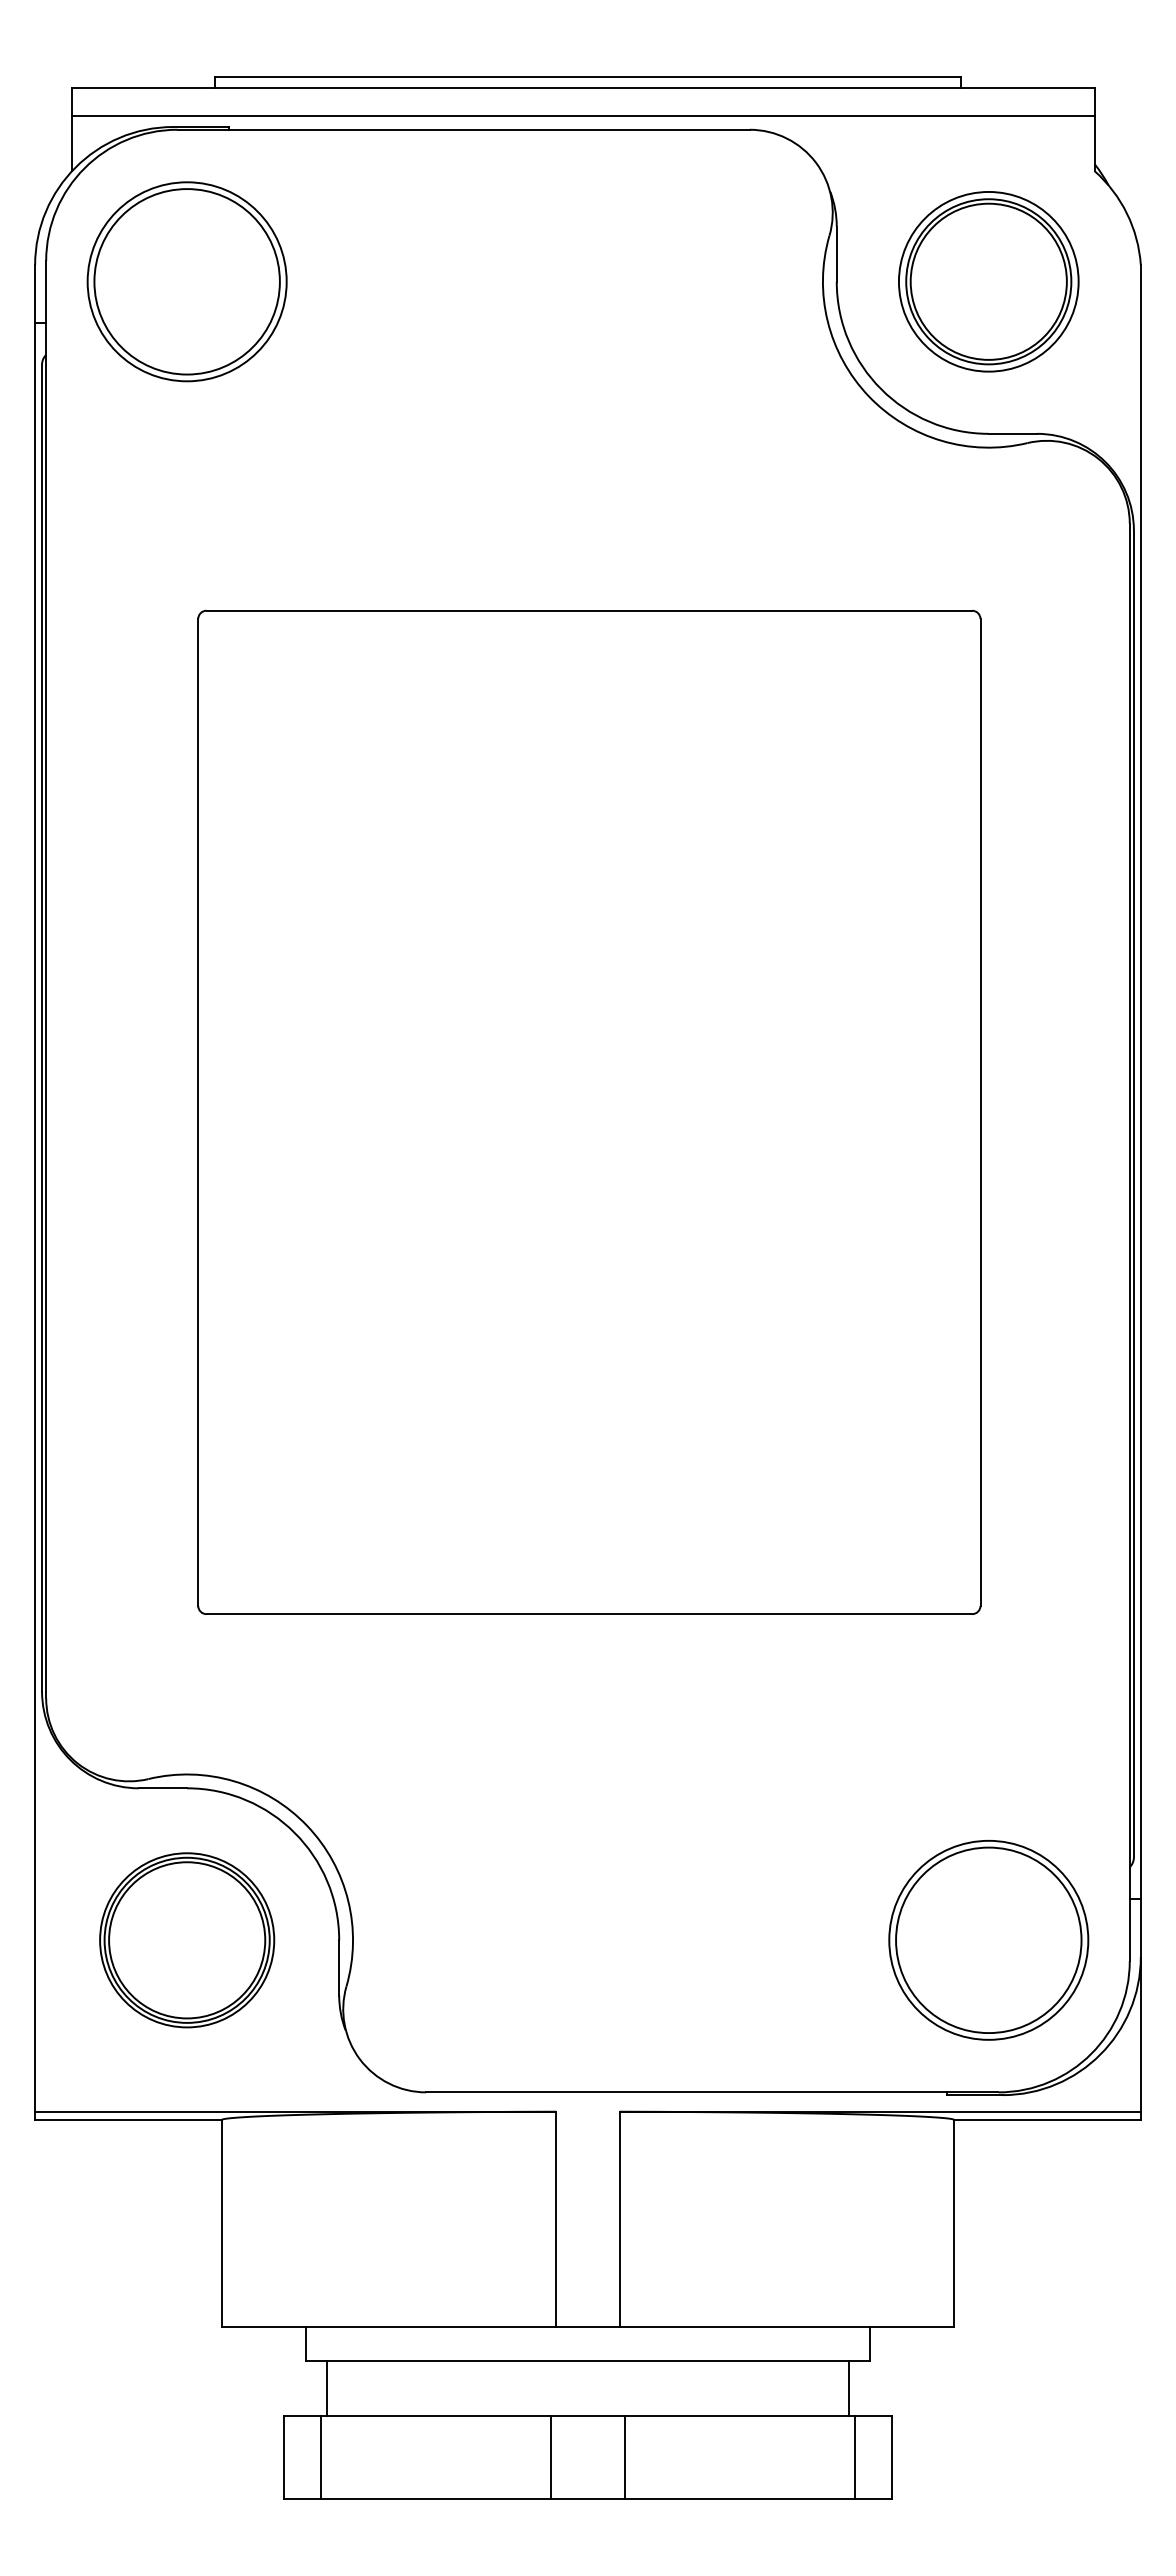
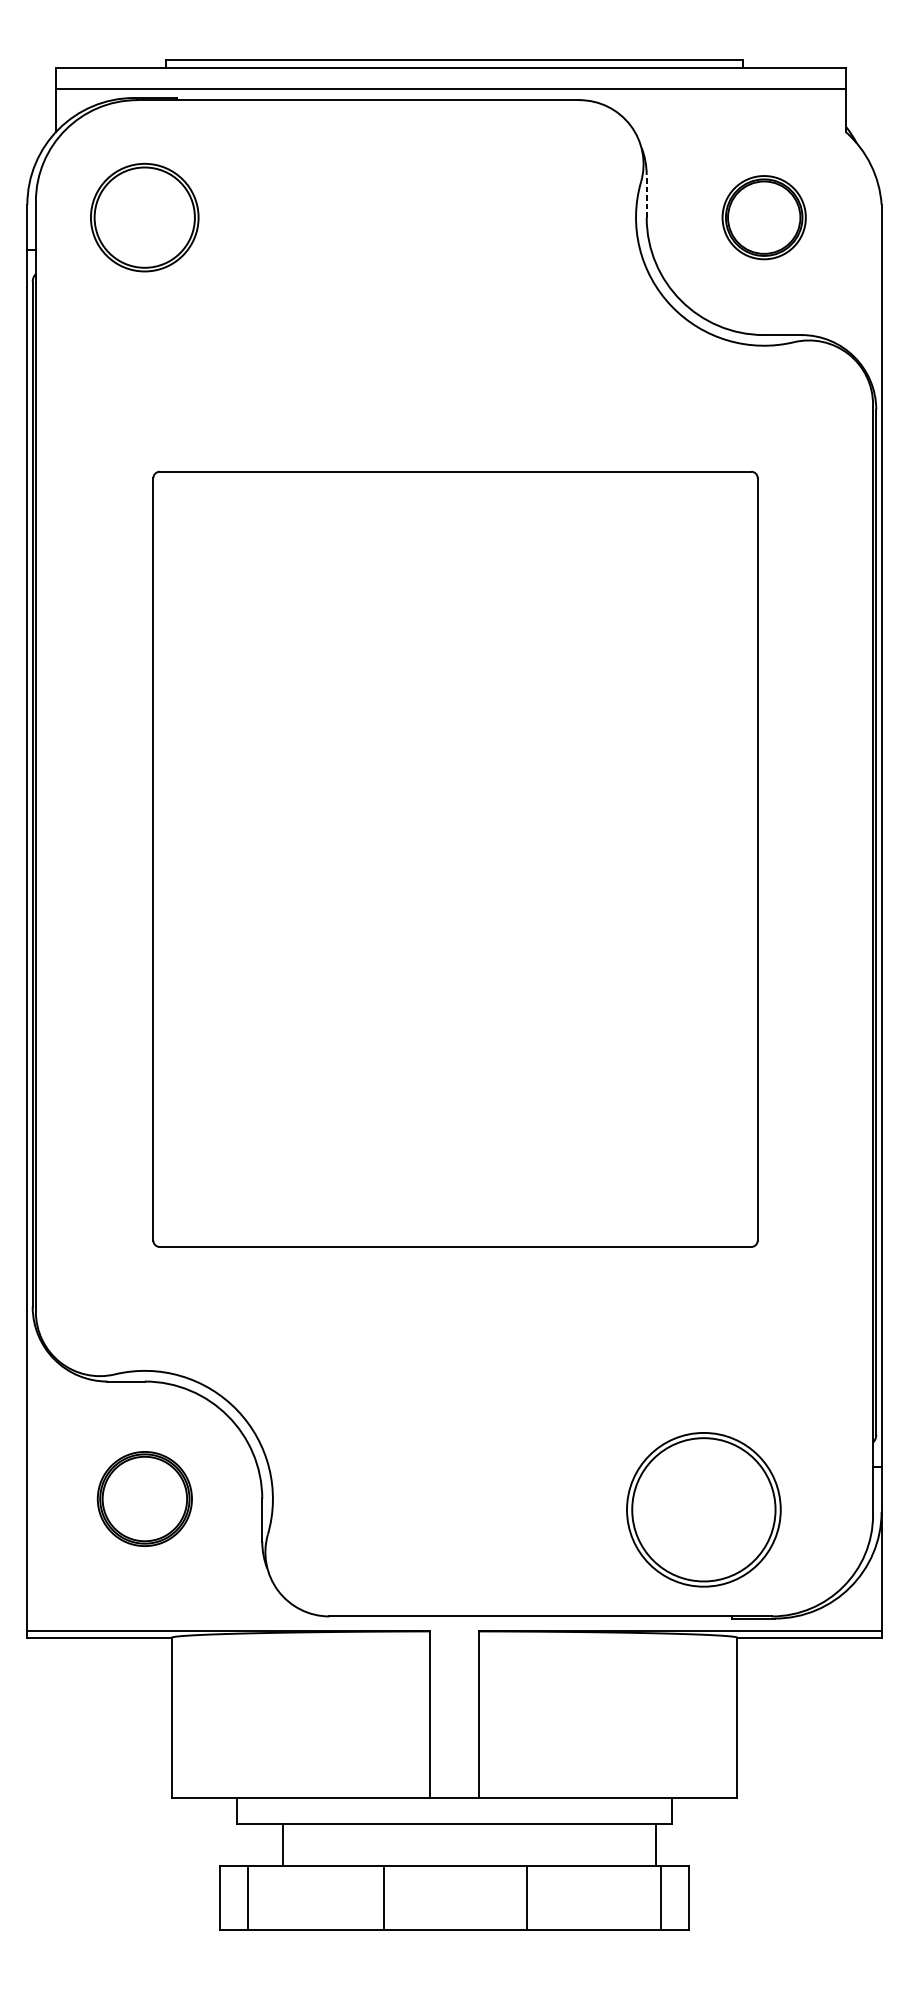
line: (836, 254) -> (646, 196), solid -> dashed
part: (186, 281) -> (144, 217), size x0.7
part: (988, 281) -> (763, 217), size x0.6
part: (988, 1939) -> (703, 1509), moved
part: (187, 1940) -> (145, 1499), size x0.7
line: (326, 2387) -> (282, 1844), moved
line: (550, 2456) -> (383, 1897), moved
line: (625, 2456) -> (526, 1897), moved

